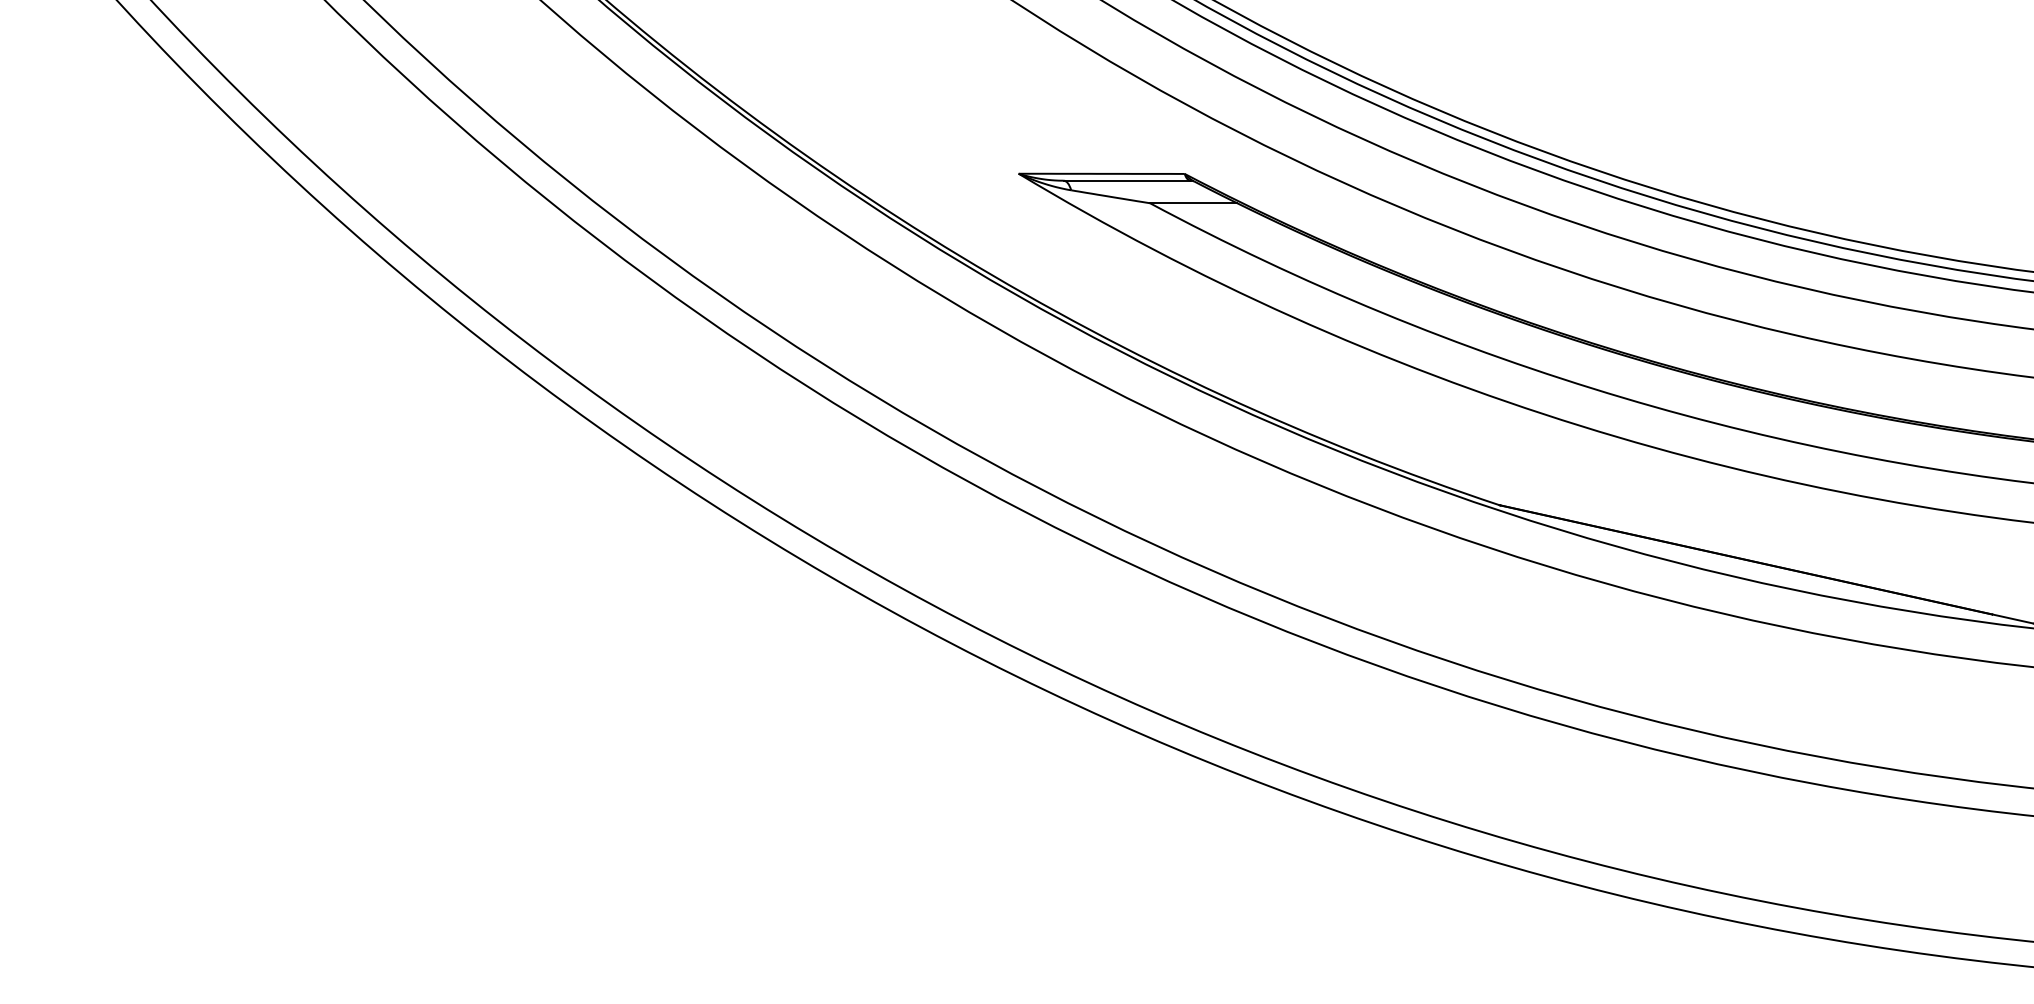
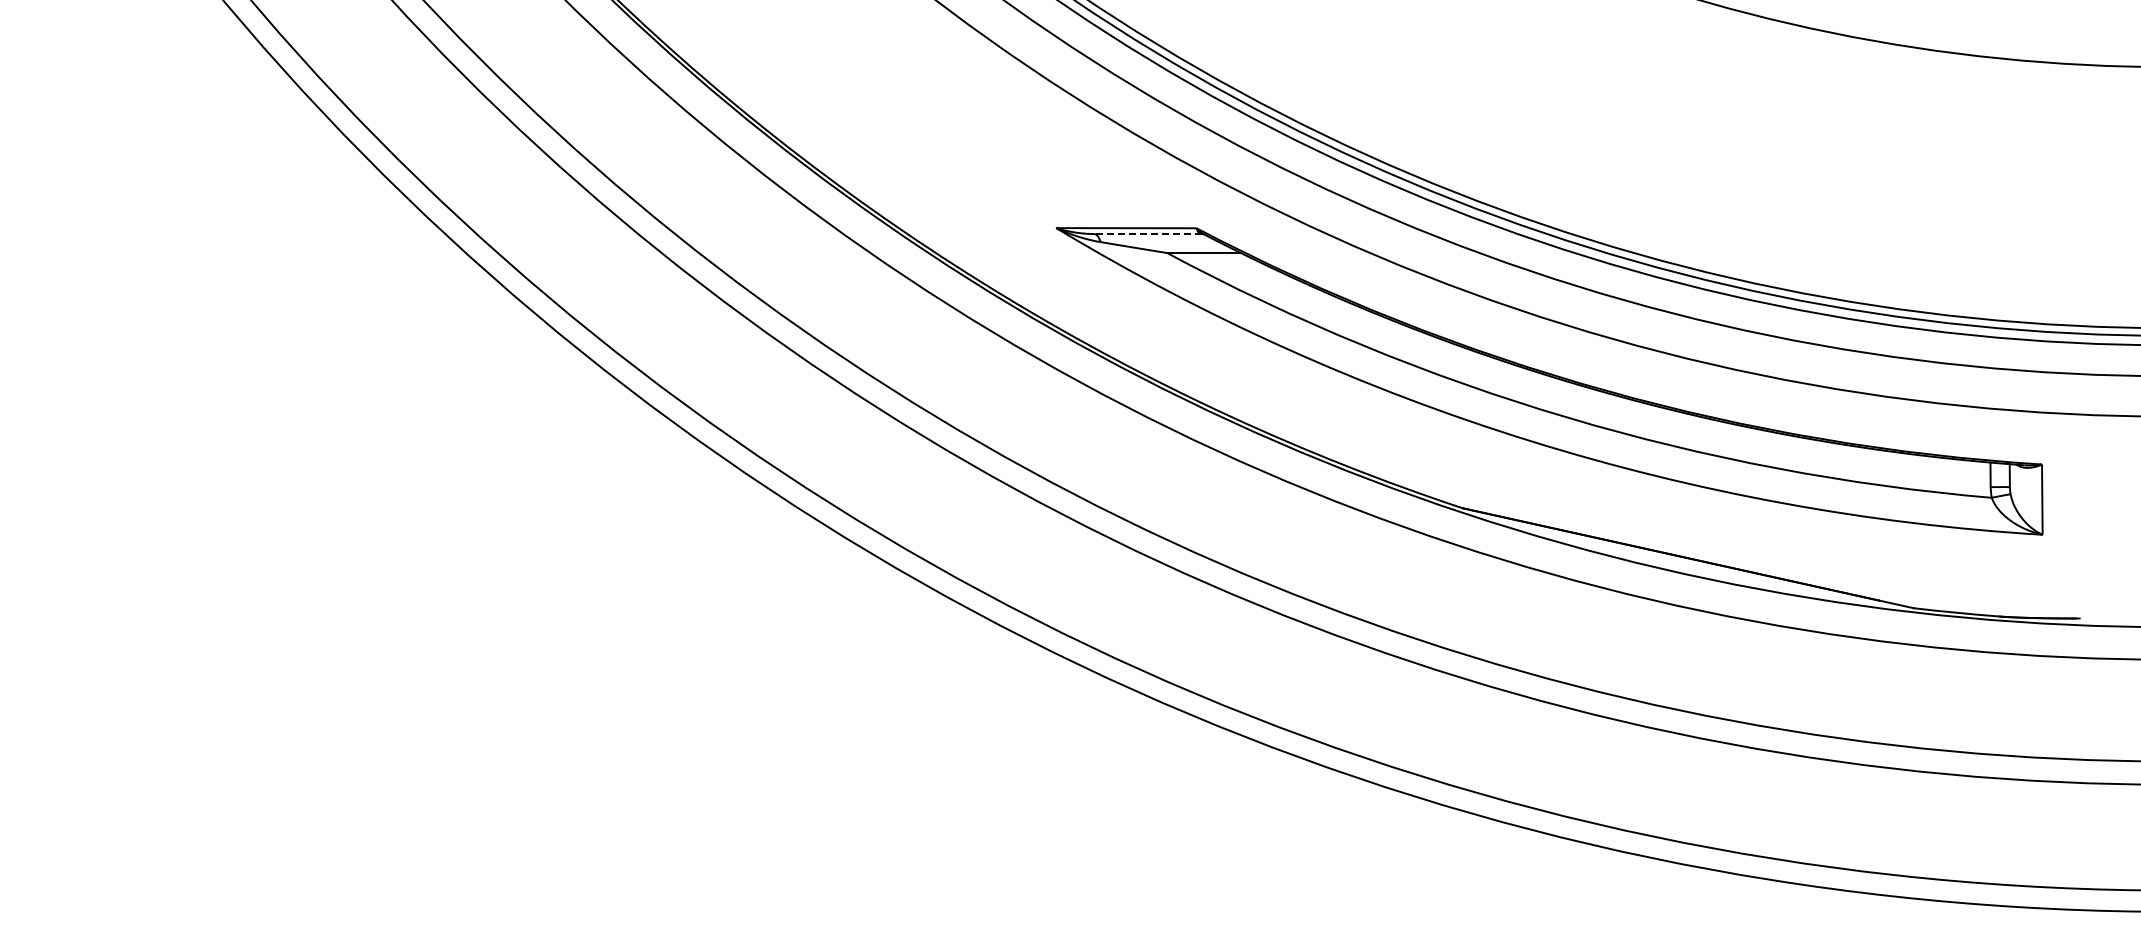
line: (1127, 181) -> (1148, 234), solid -> dashed

